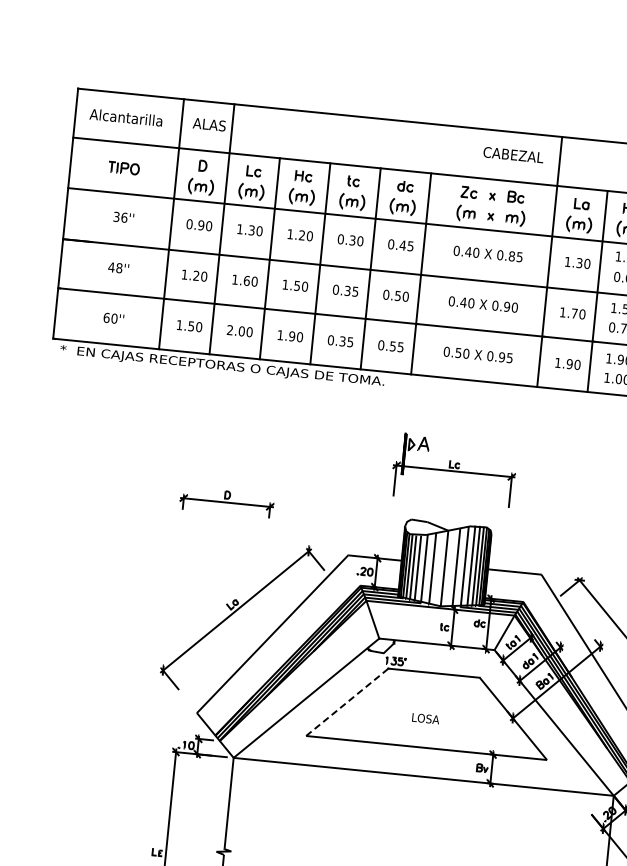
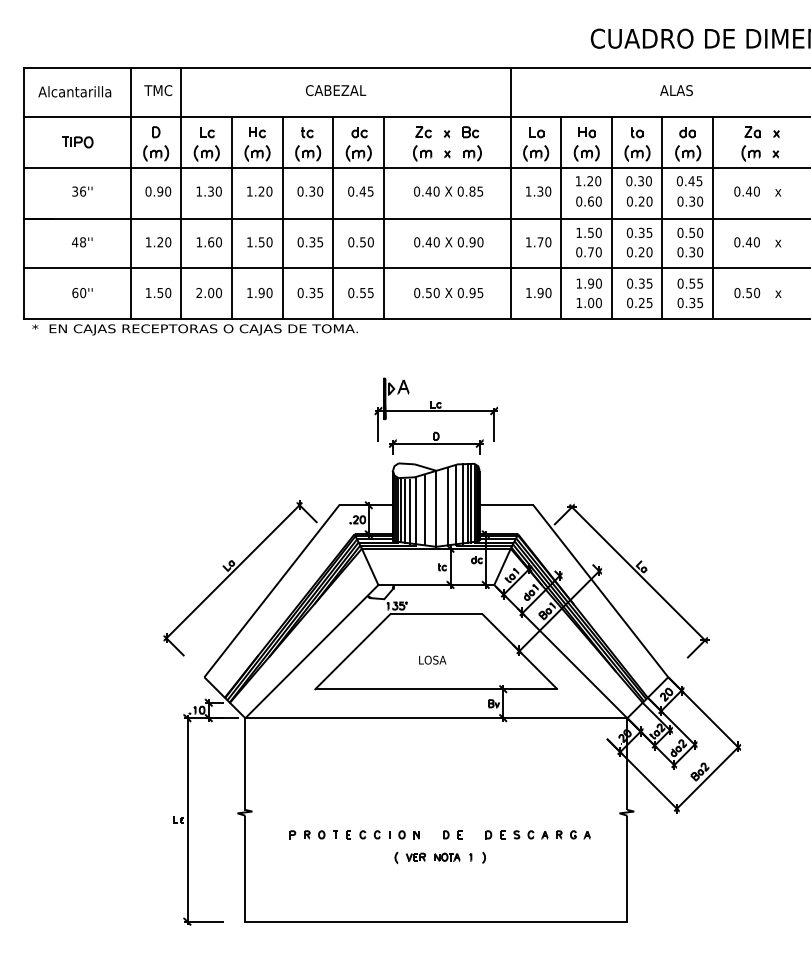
text: (209, 124) -> (158, 90), ALAS -> TMC
text: (514, 155) -> (336, 90), moved
part: (226, 501) -> (435, 442), moved
line: (347, 702) -> (353, 651), dashed -> solid

